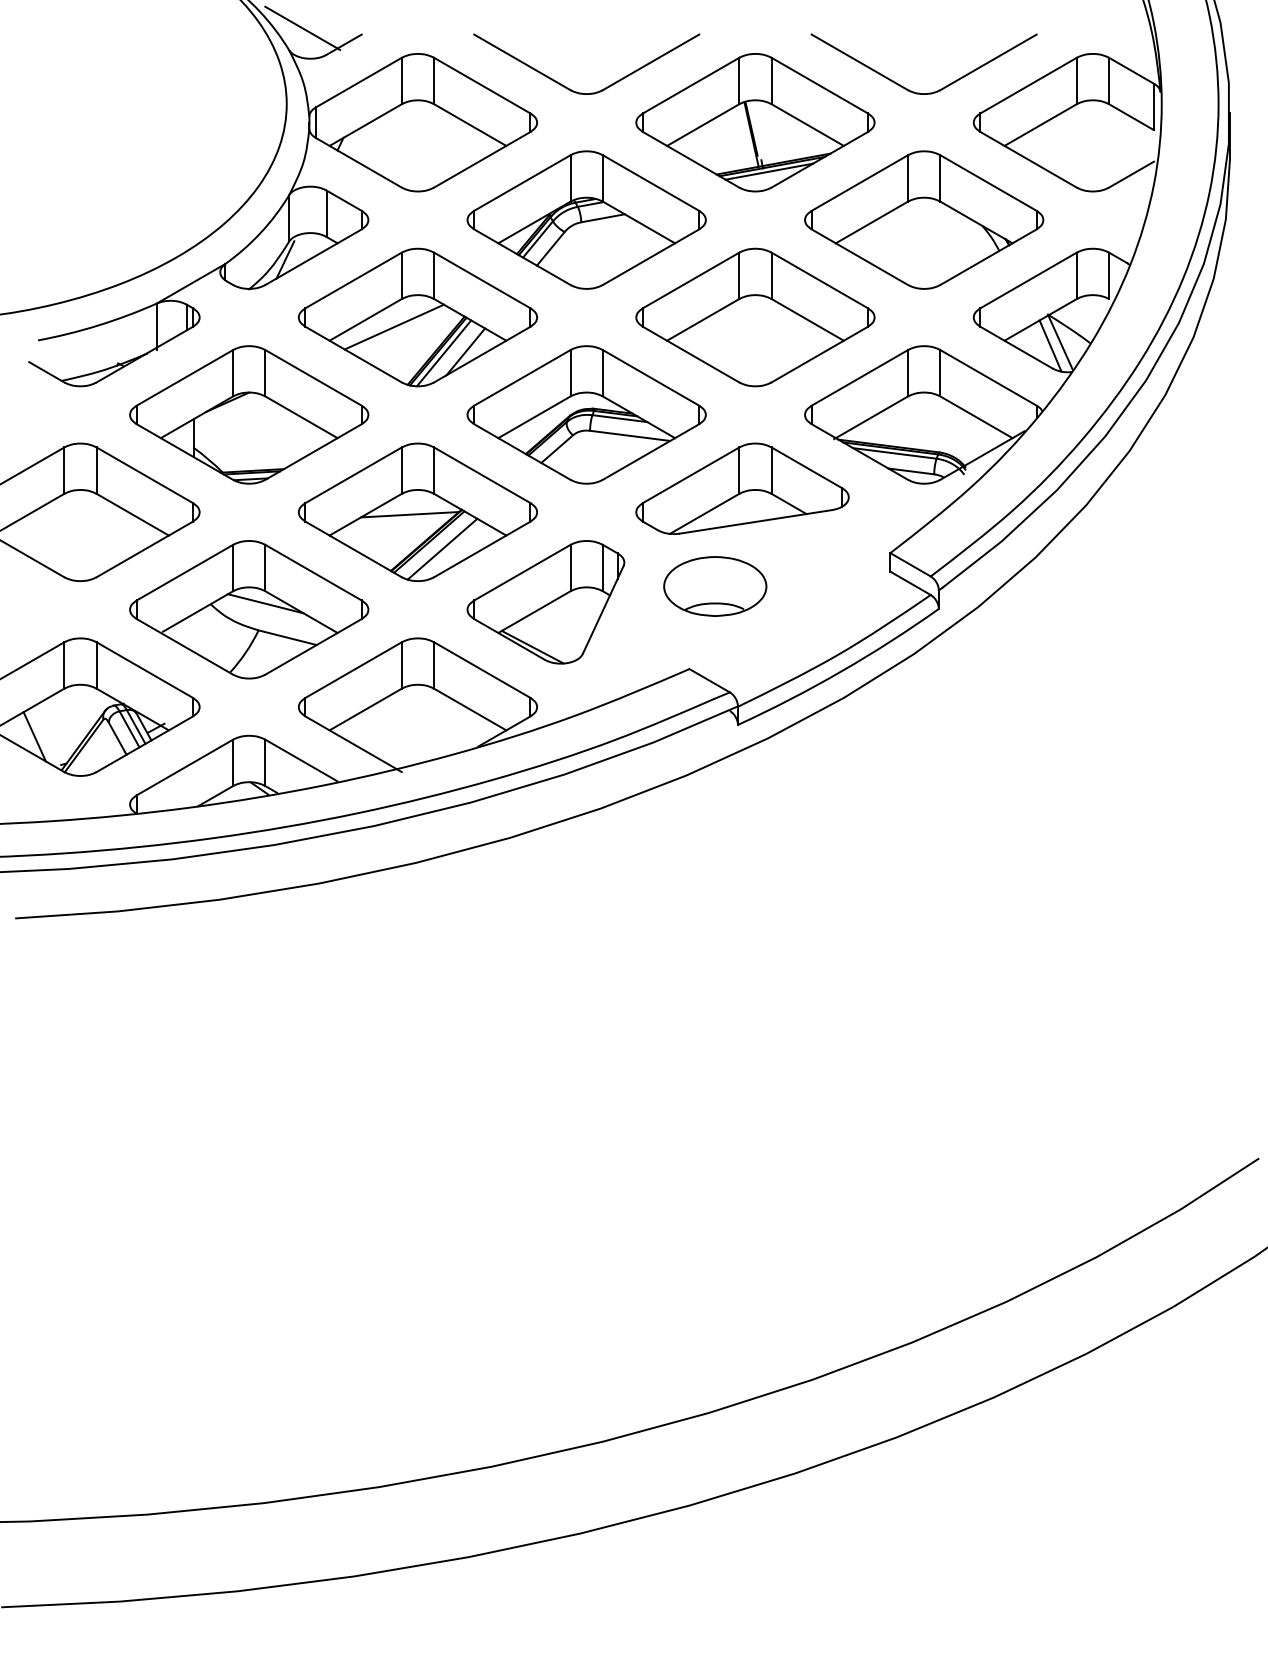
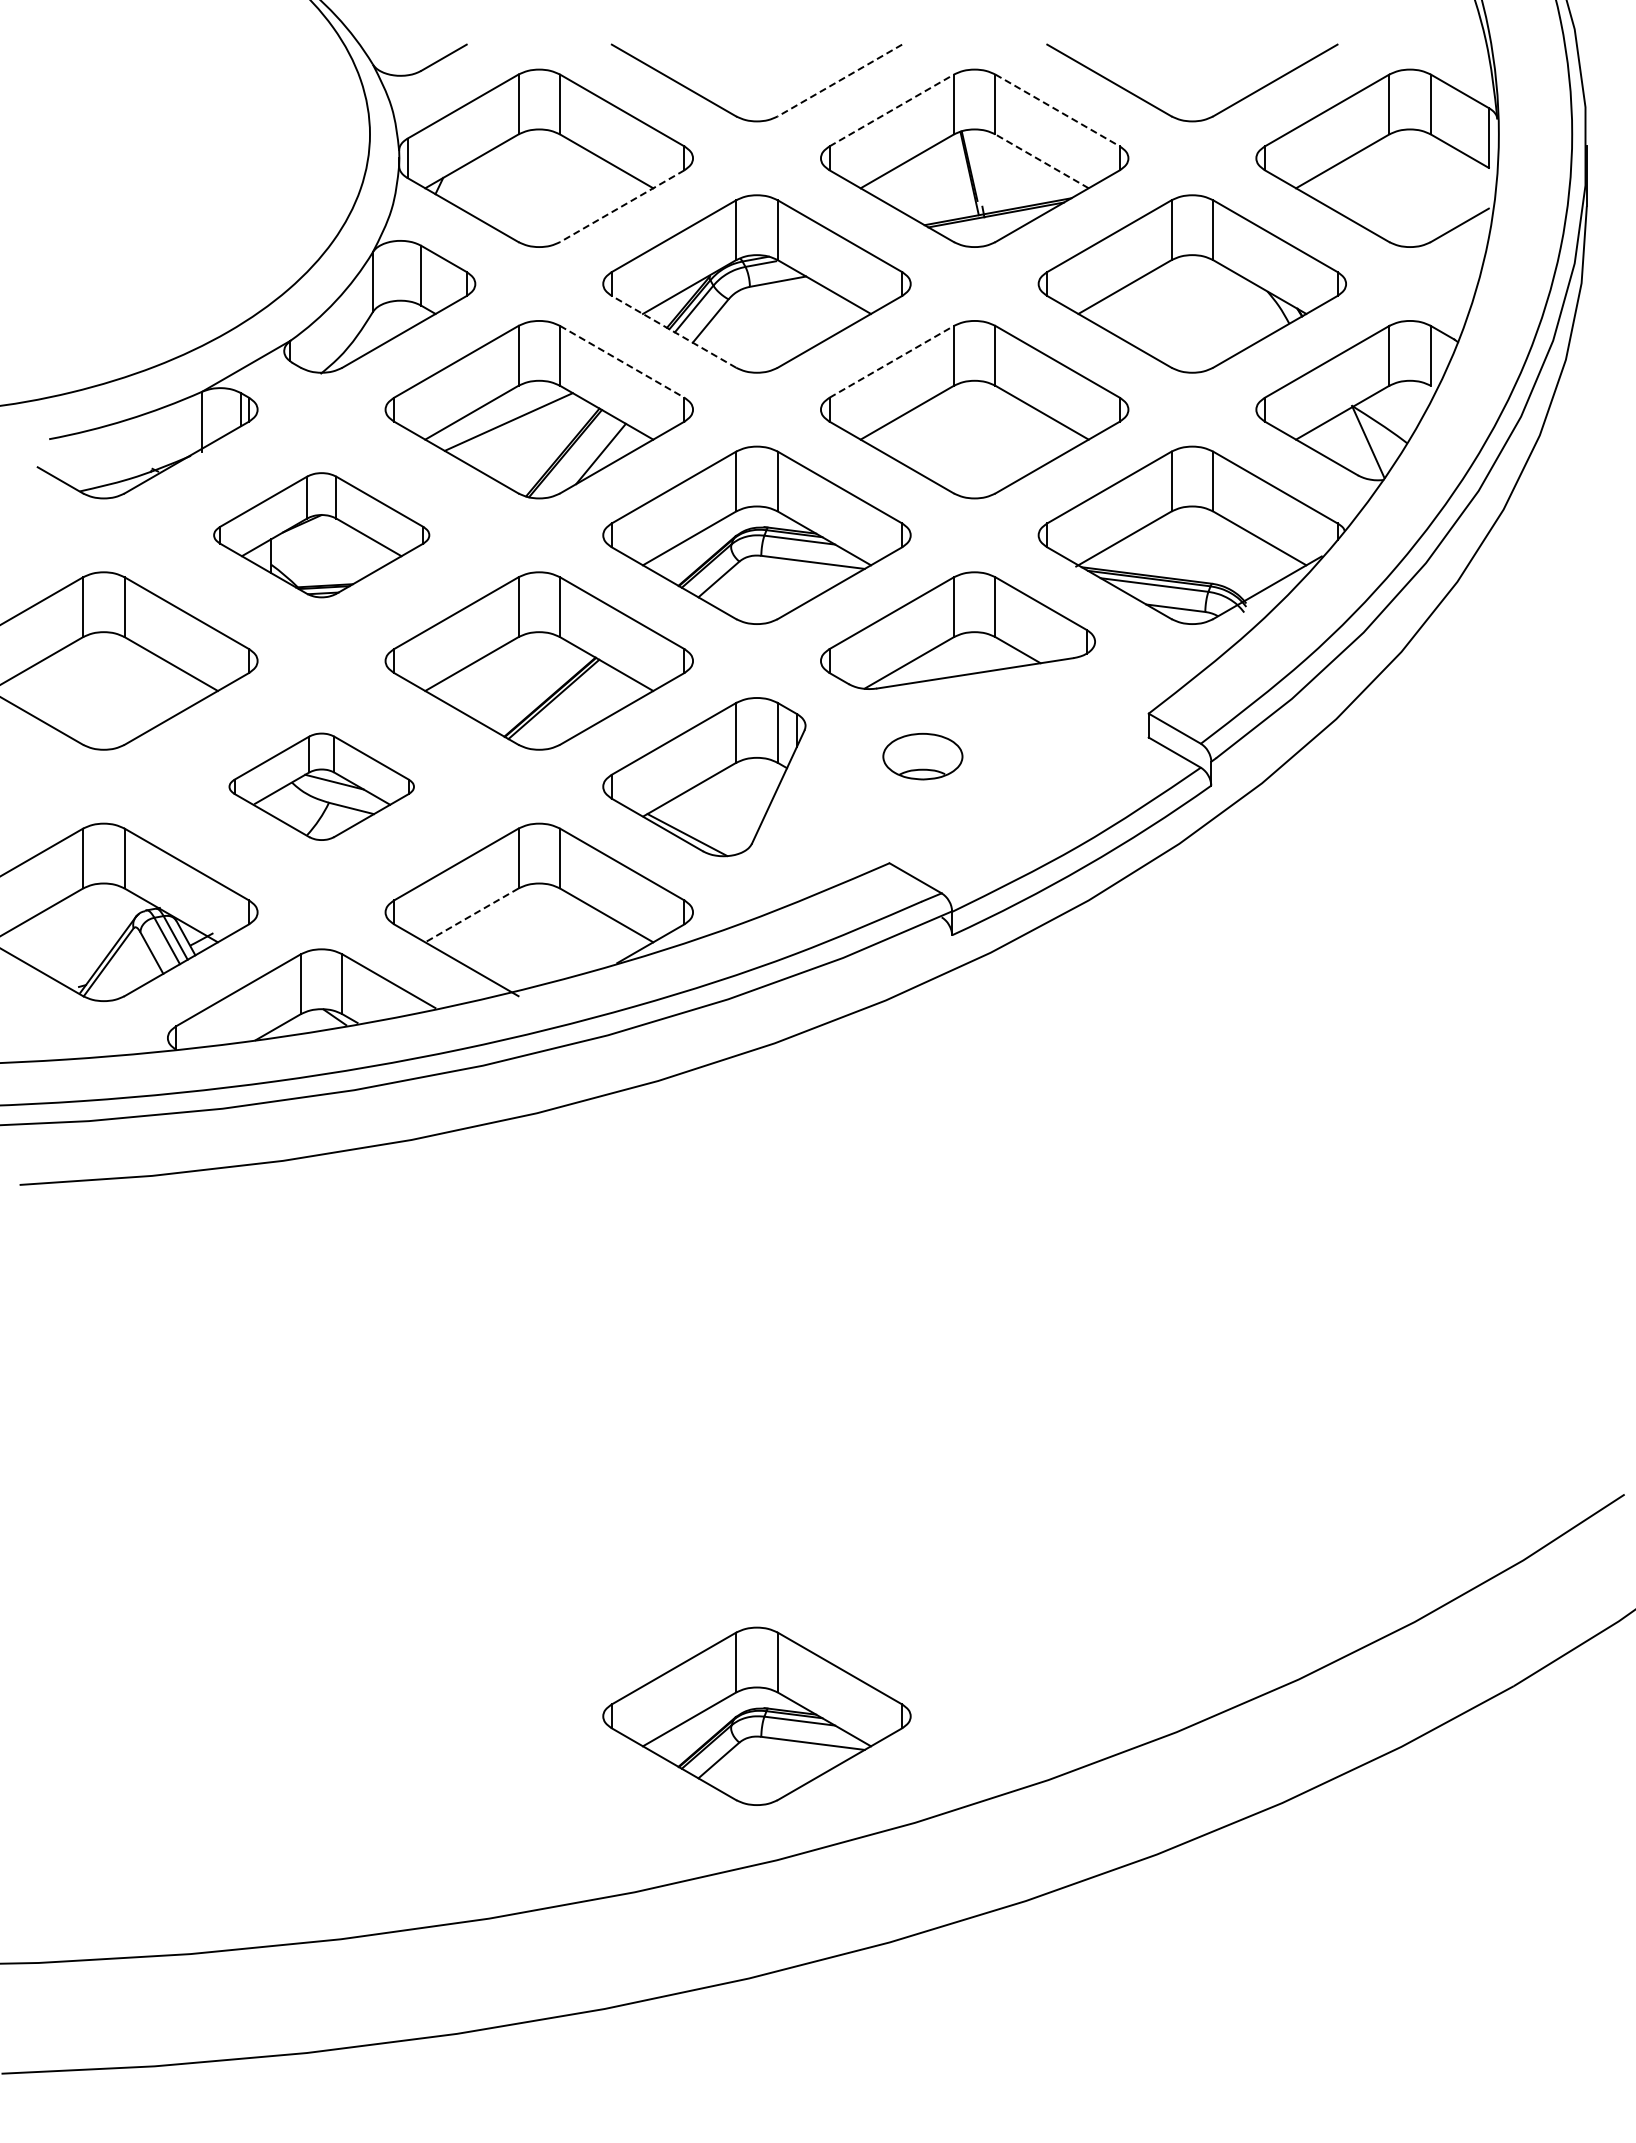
line: (302, 28) -> (390, 36), removed
line: (650, 62) -> (839, 80), solid -> dashed
line: (690, 85) -> (891, 110), solid -> dashed
line: (819, 85) -> (1057, 110), solid -> dashed
line: (808, 125) -> (1042, 161), solid -> dashed
line: (482, 160) -> (622, 206), solid -> dashed
line: (769, 171) -> (992, 221), removed
line: (522, 256) -> (674, 331), solid -> dashed
line: (284, 260) -> (367, 335), removed
line: (482, 280) -> (622, 361), solid -> dashed
line: (690, 280) -> (891, 361), solid -> dashed
line: (1050, 346) -> (1355, 446), removed
line: (444, 353) -> (573, 455), removed
part: (249, 414) -> (321, 534), size x0.7
line: (409, 514) -> (528, 663), removed
line: (442, 549) -> (570, 708), removed
part: (714, 586) -> (922, 756), size x0.6
part: (249, 609) -> (321, 786), size x0.6
line: (366, 709) -> (472, 915), solid -> dashed
line: (34, 736) -> (44, 950), removed
part: (586, 1329) -> (756, 1715), added

